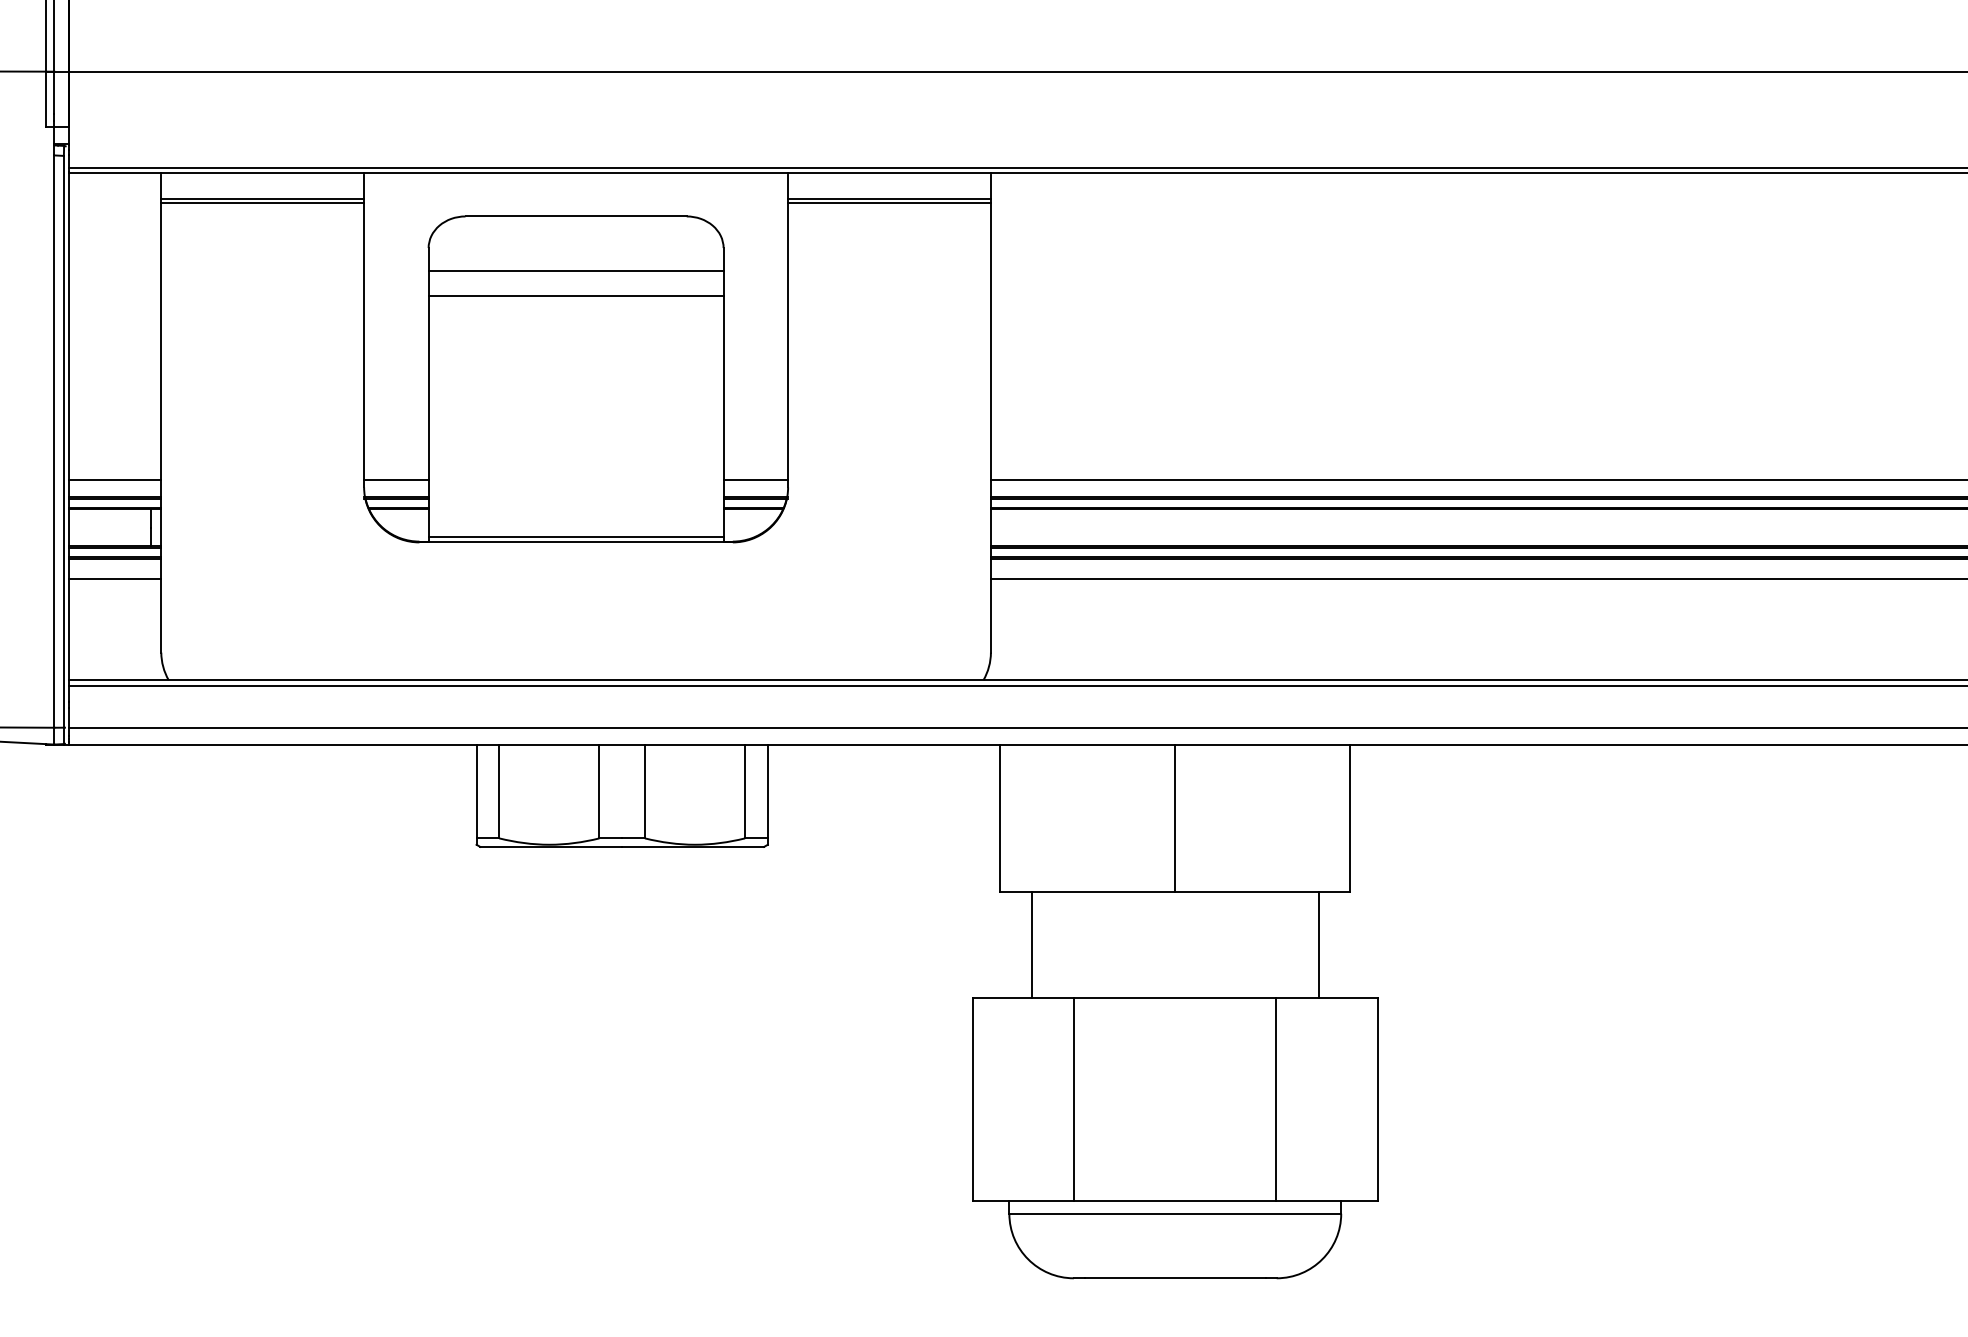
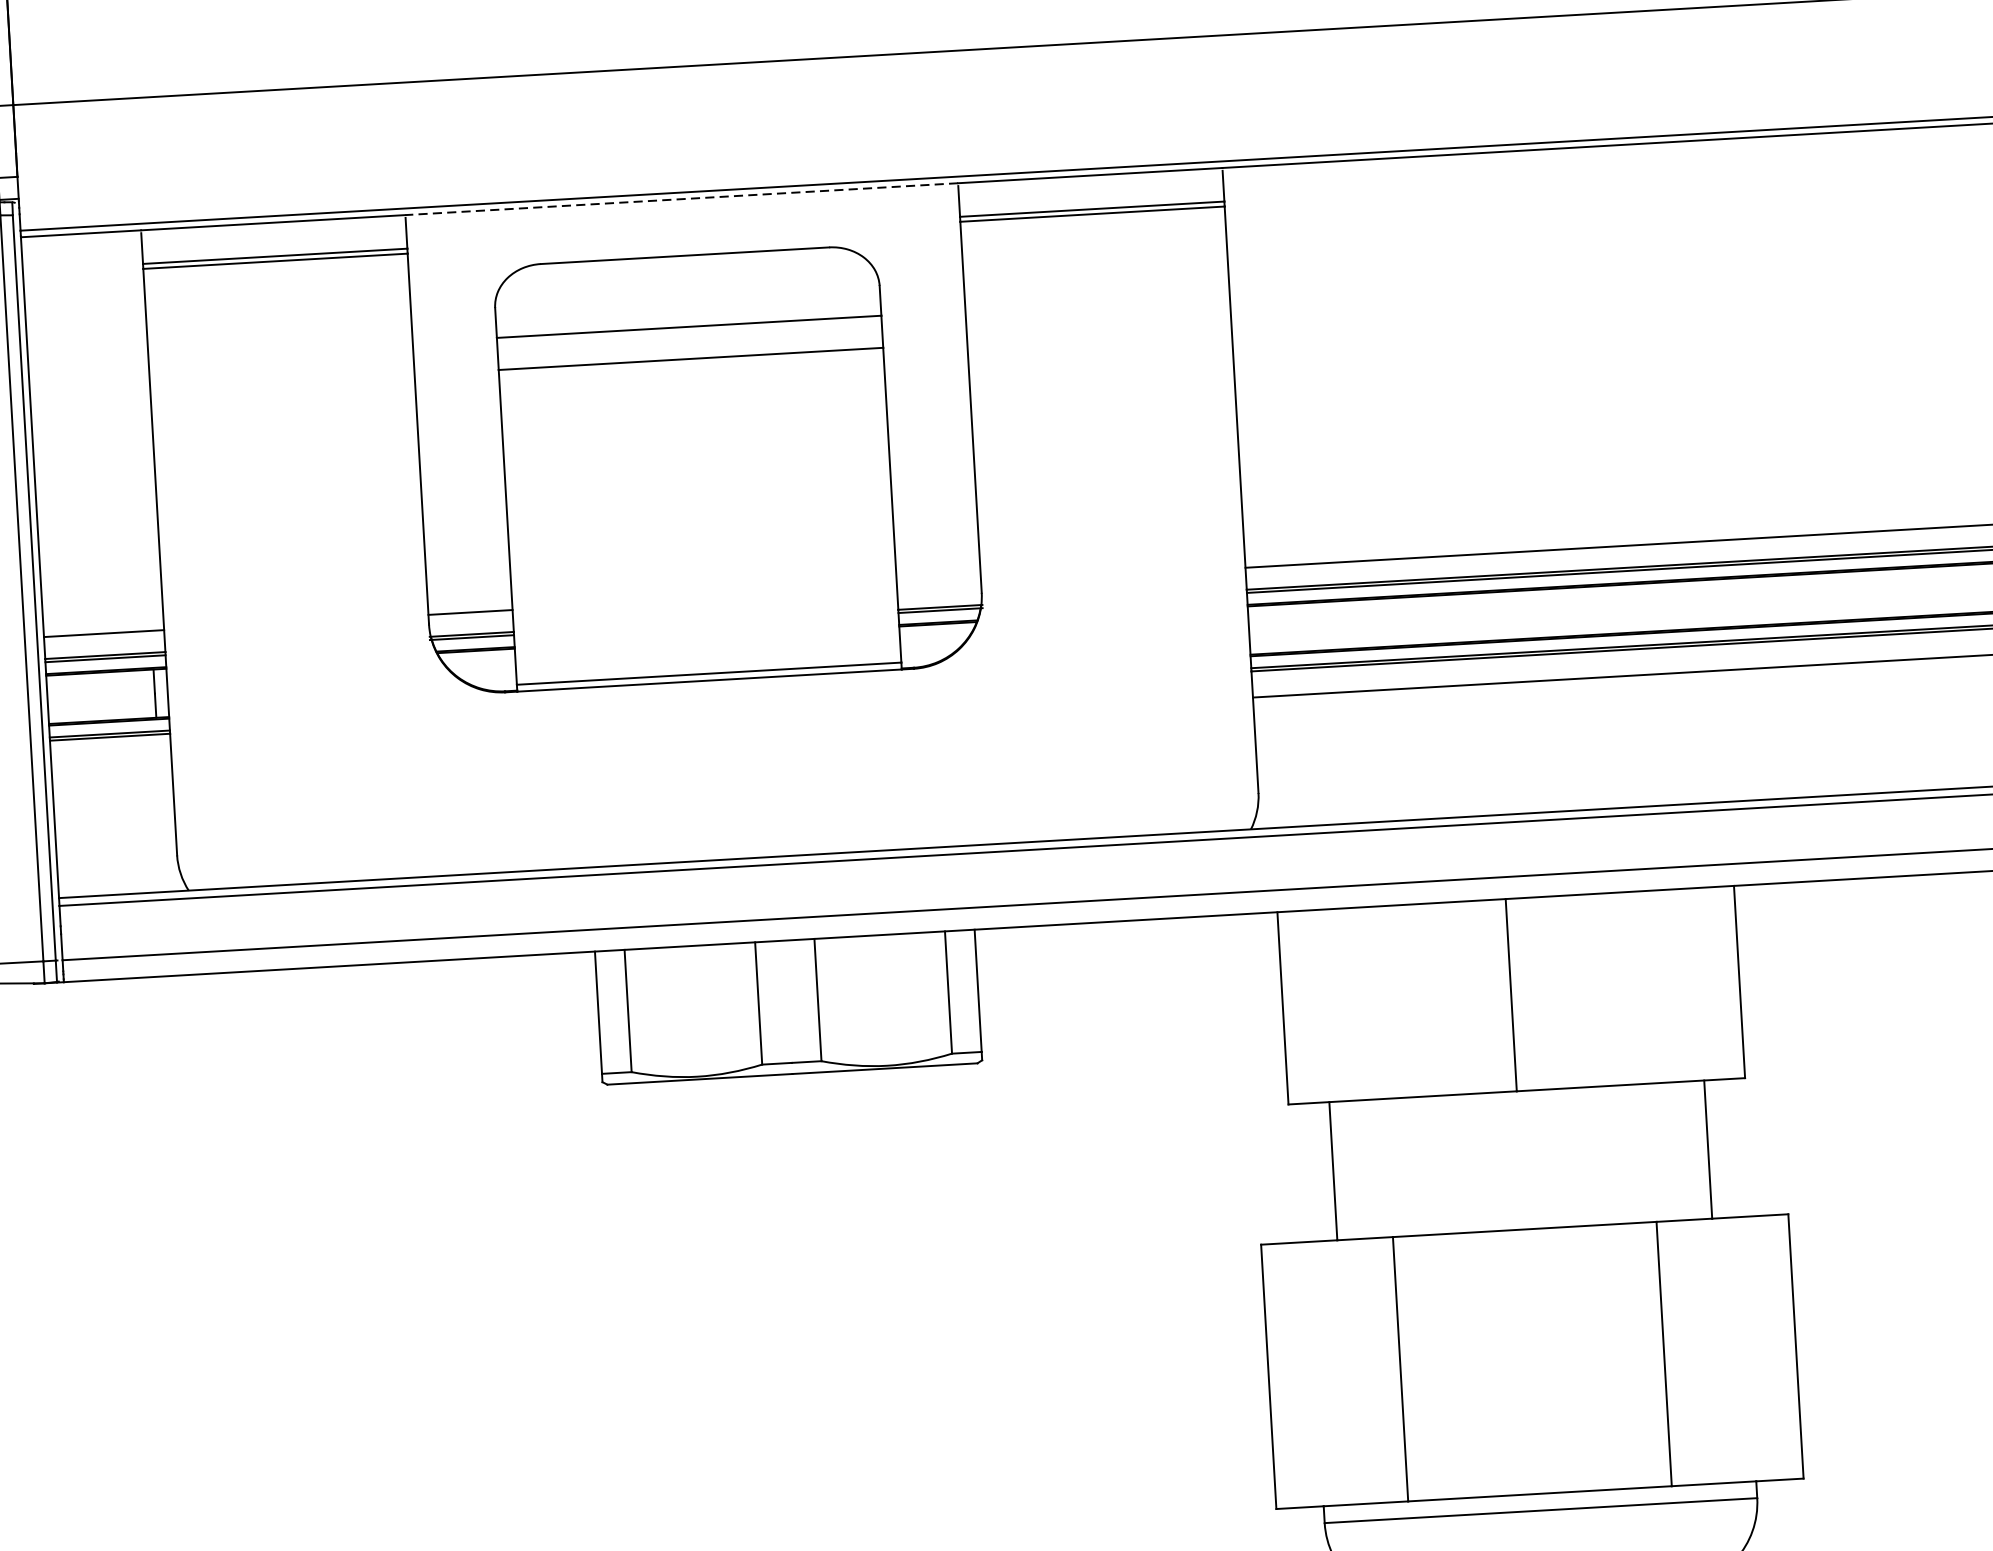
line: (575, 173) -> (680, 199), solid -> dashed
line: (755, 479) -> (938, 585), removed
line: (115, 579) -> (111, 763), removed

